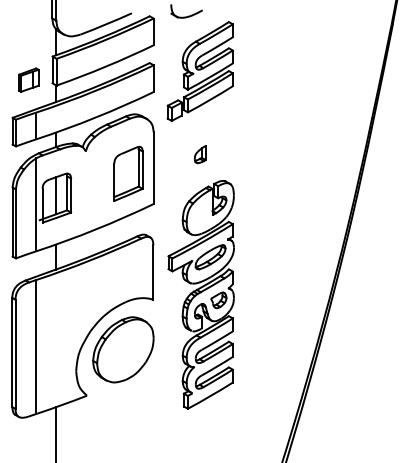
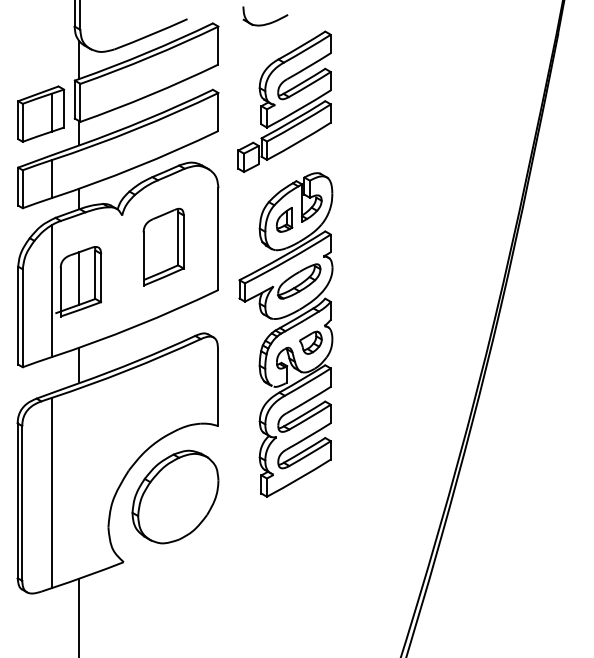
part: (29, 79) -> (41, 113), size x1.67
part: (128, 173) -> (163, 246), moved
part: (200, 294) -> (285, 334), moved

